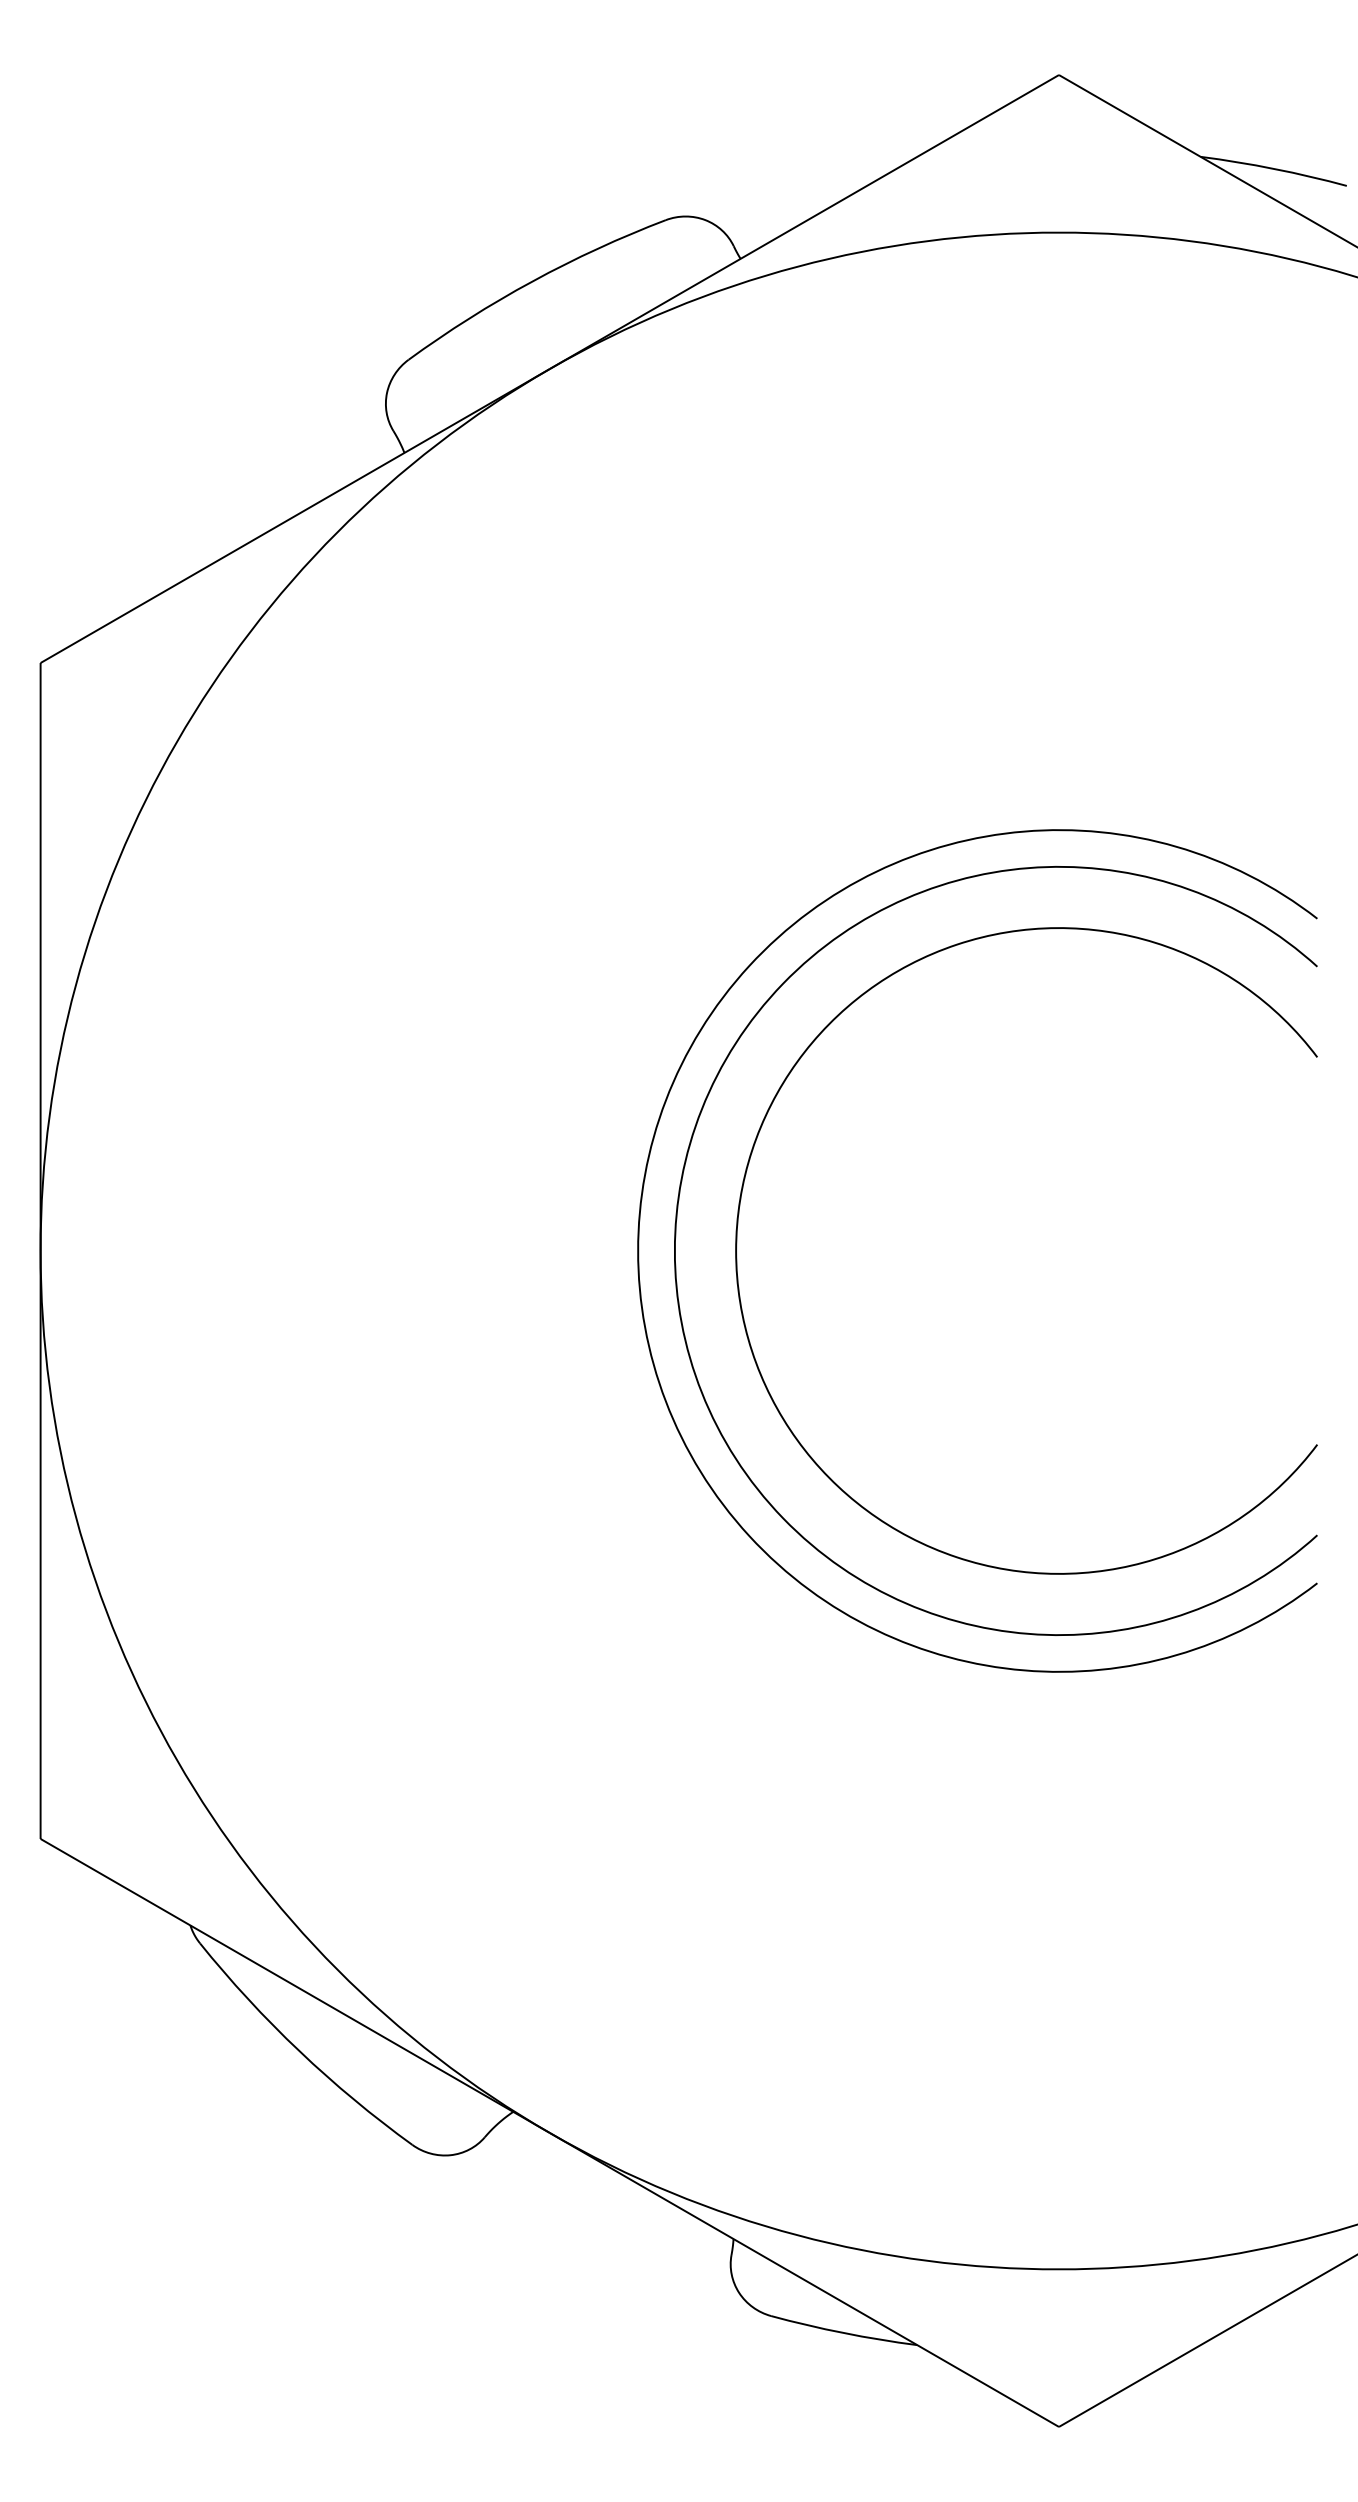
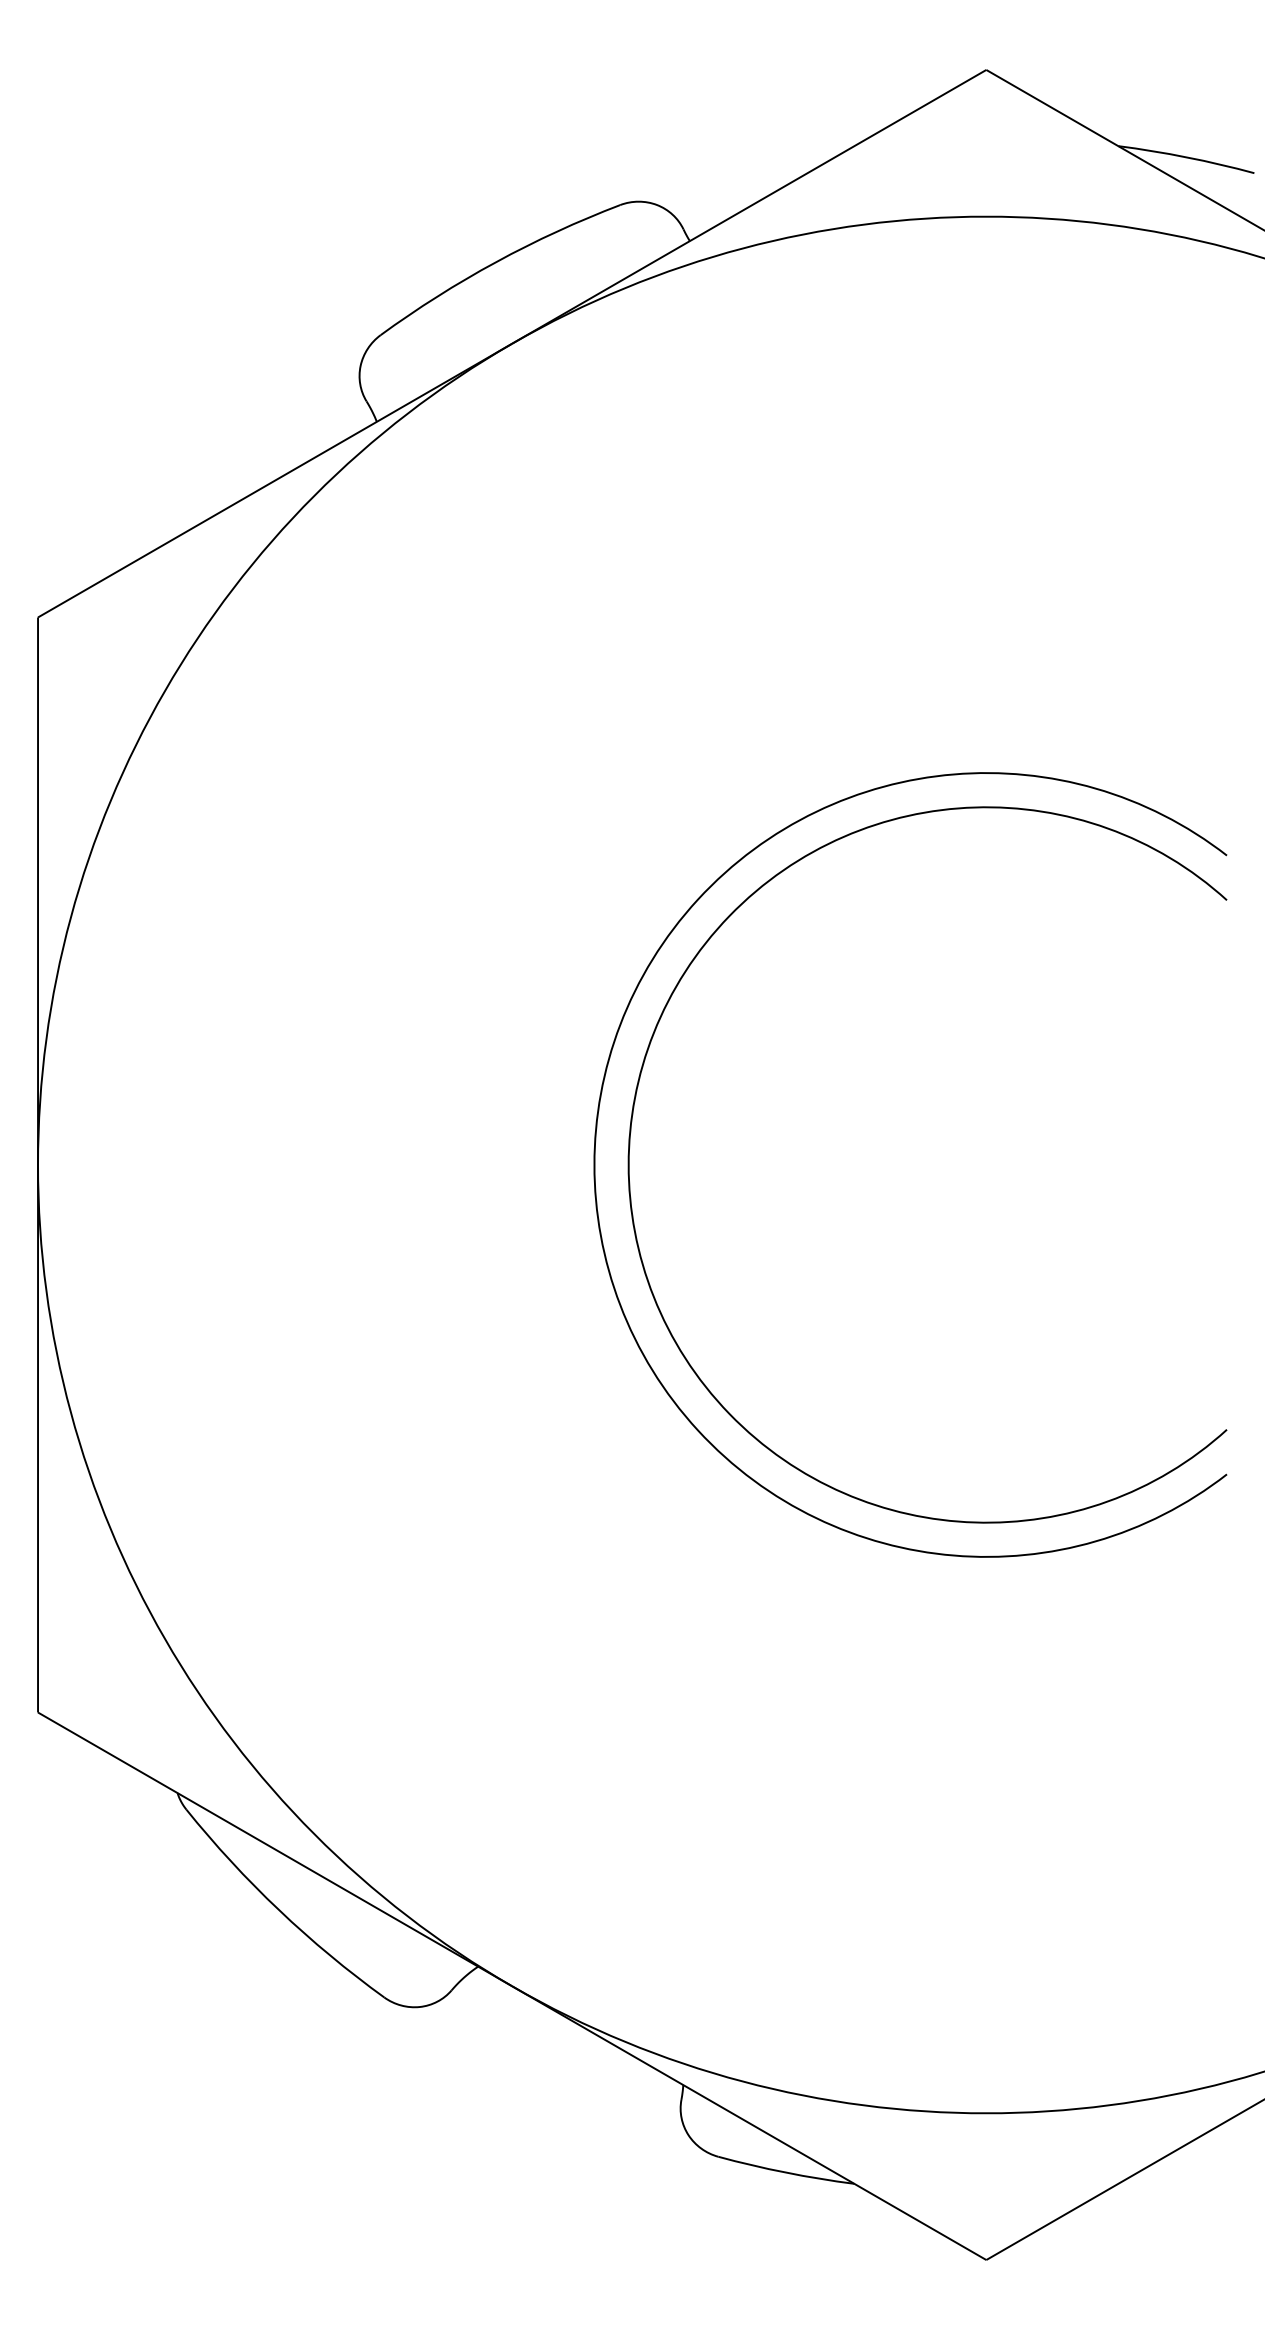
arc: (737, 1245) -> (686, 1159), removed

